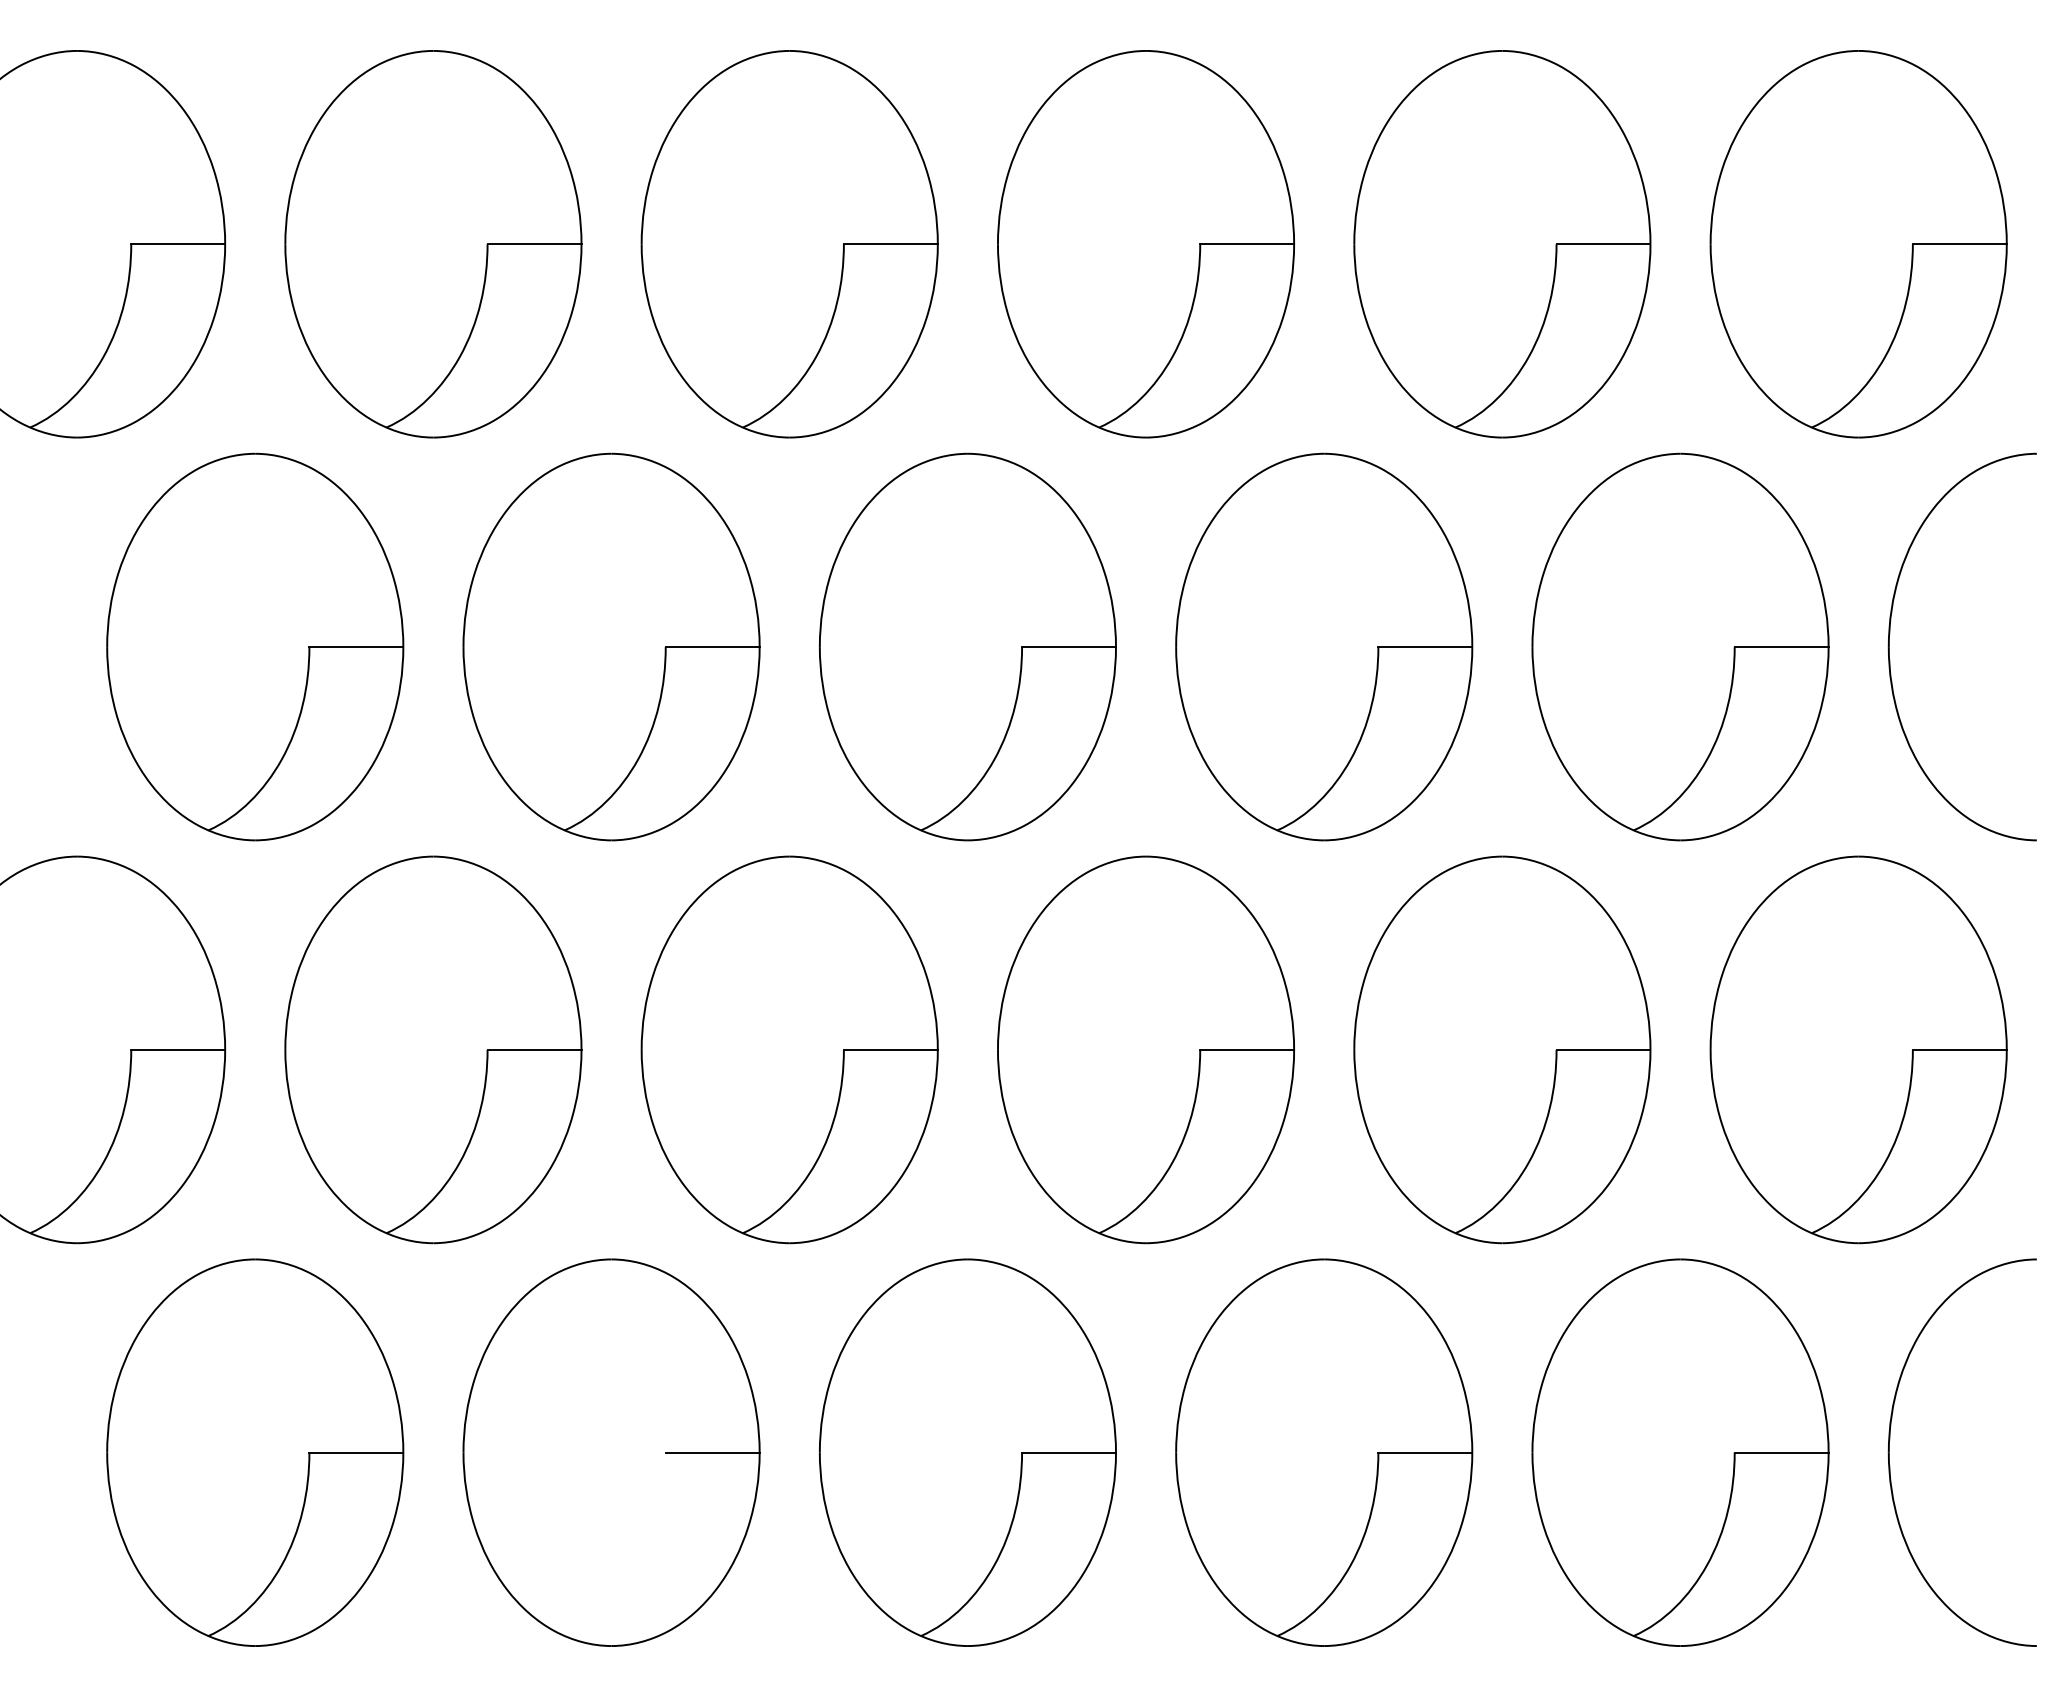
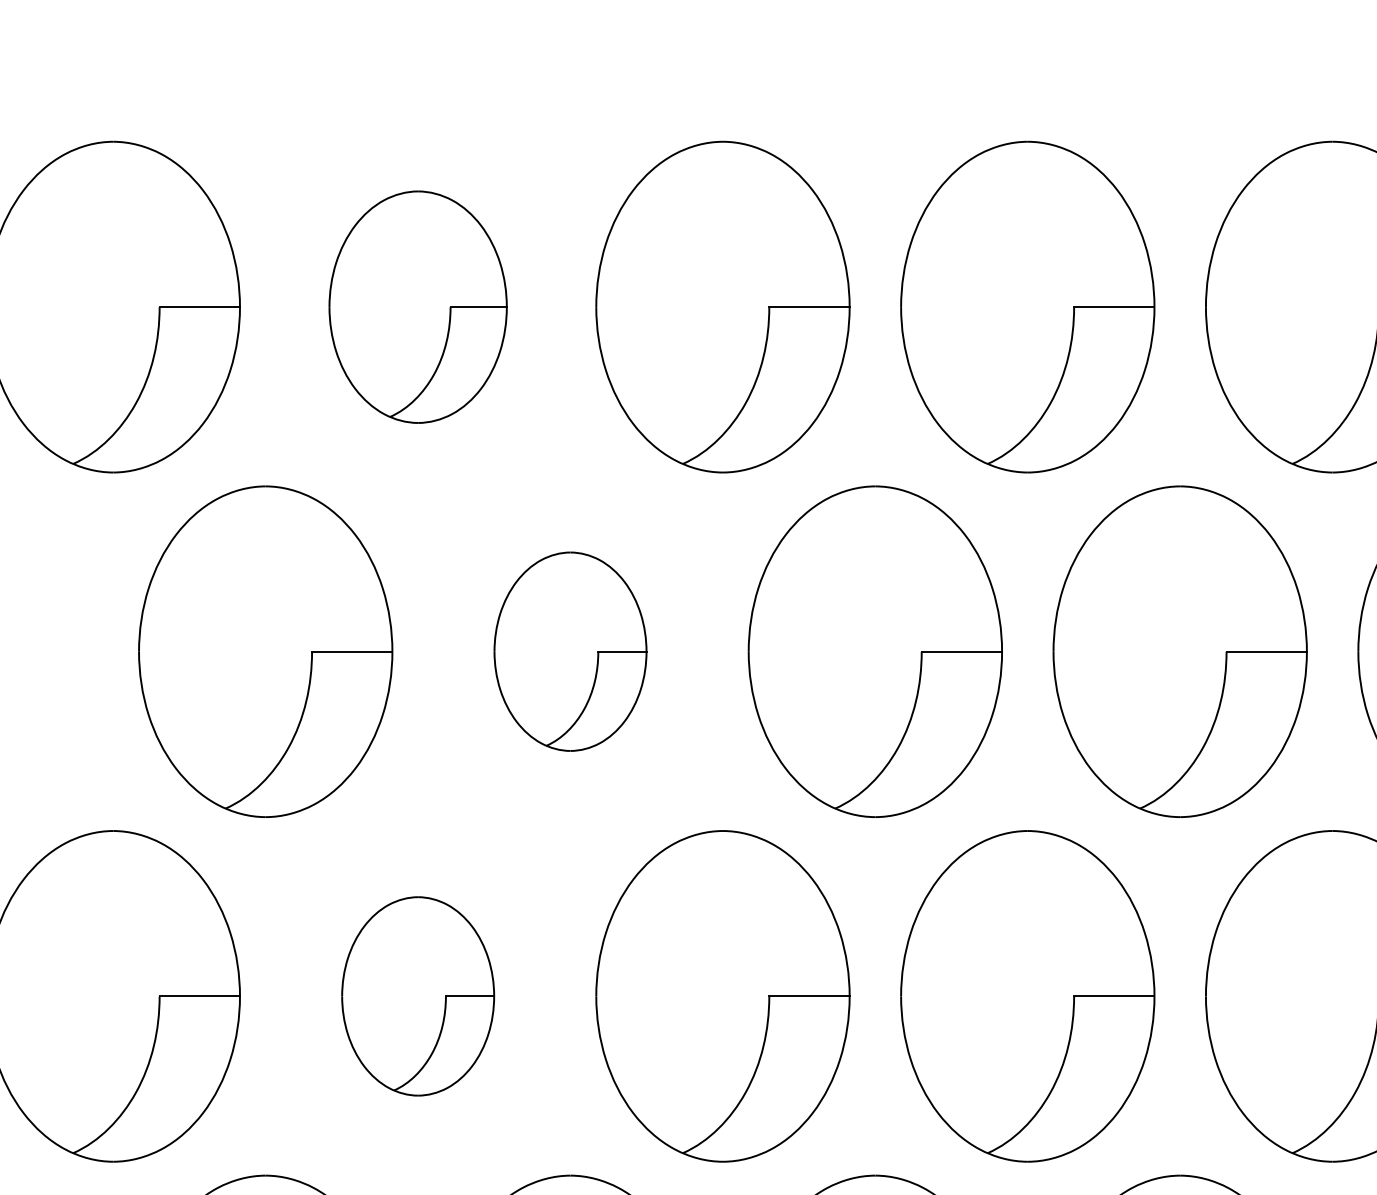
part: (433, 244) -> (418, 307), size x0.7
part: (611, 646) -> (570, 651), size x0.6
part: (433, 1049) -> (418, 996), size x0.6

